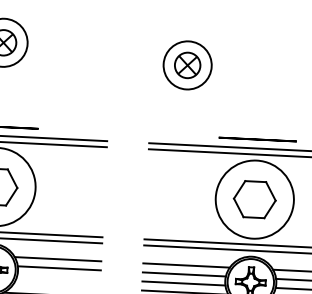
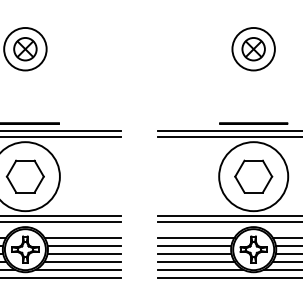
part: (187, 65) -> (253, 49), moved
line: (58, 277) -> (83, 253), added
line: (56, 286) -> (82, 261), added

